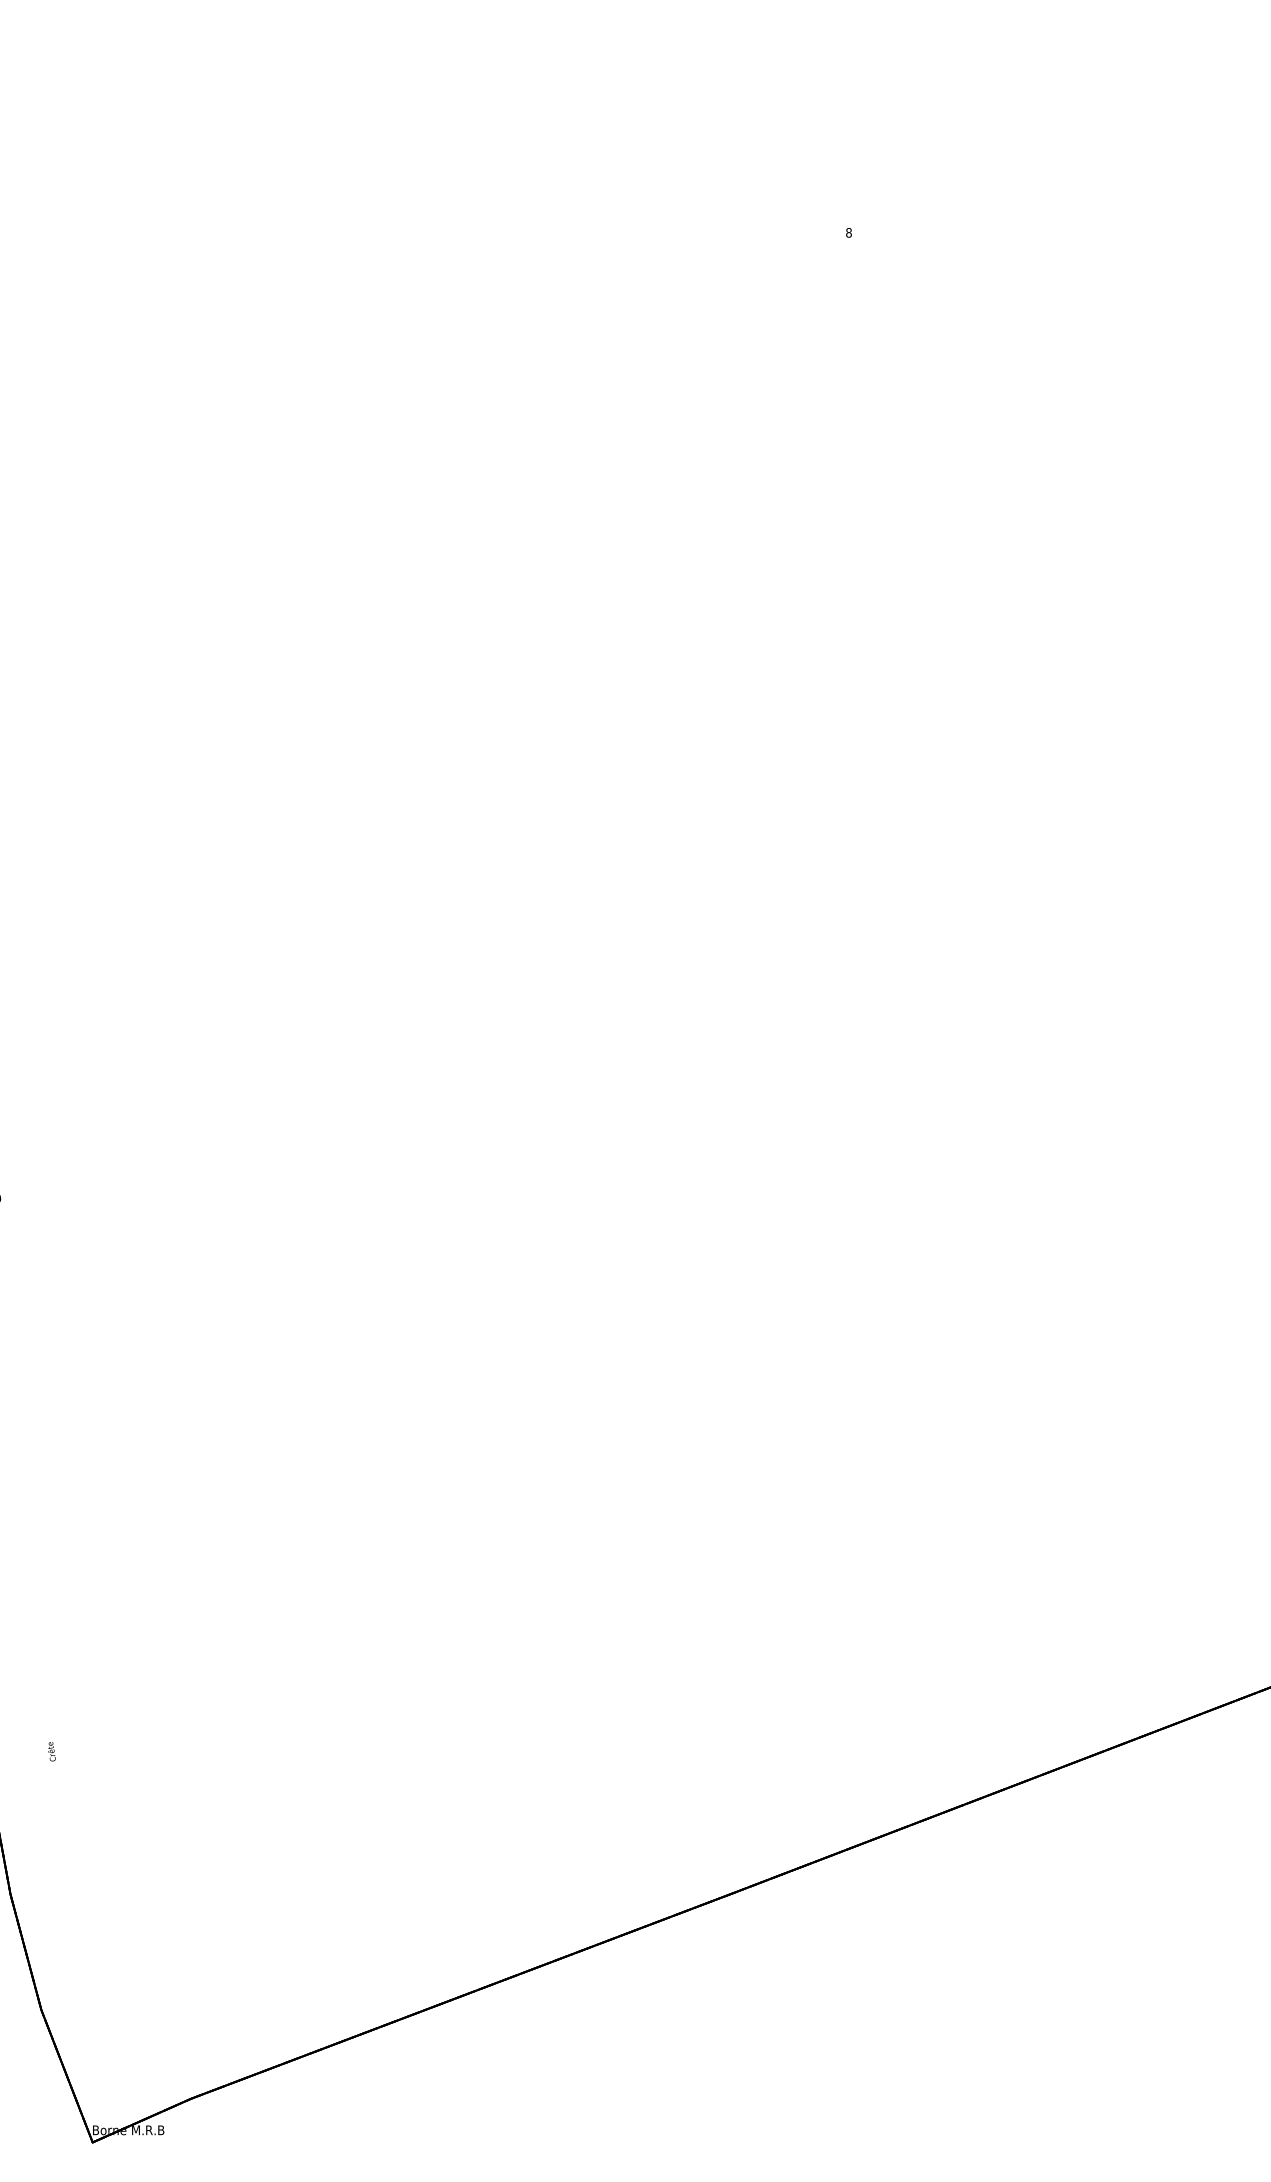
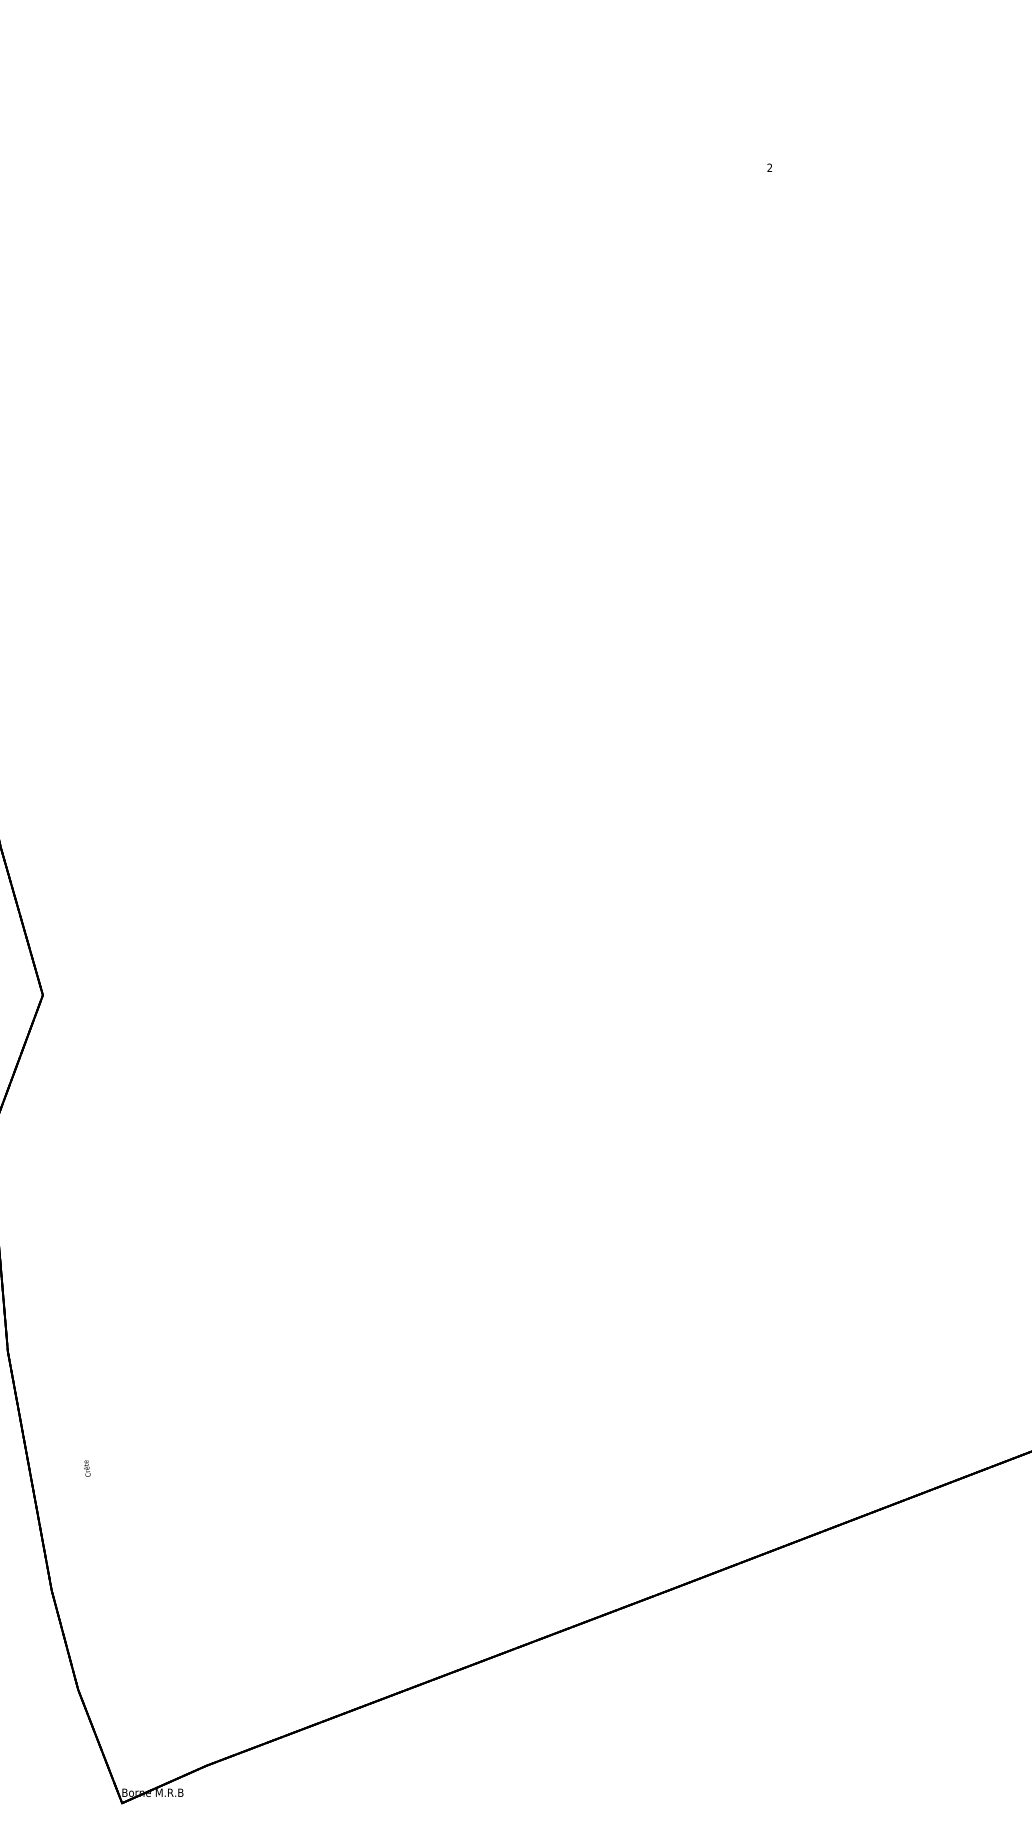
text: (848, 232) -> (769, 167), 8 -> 2

